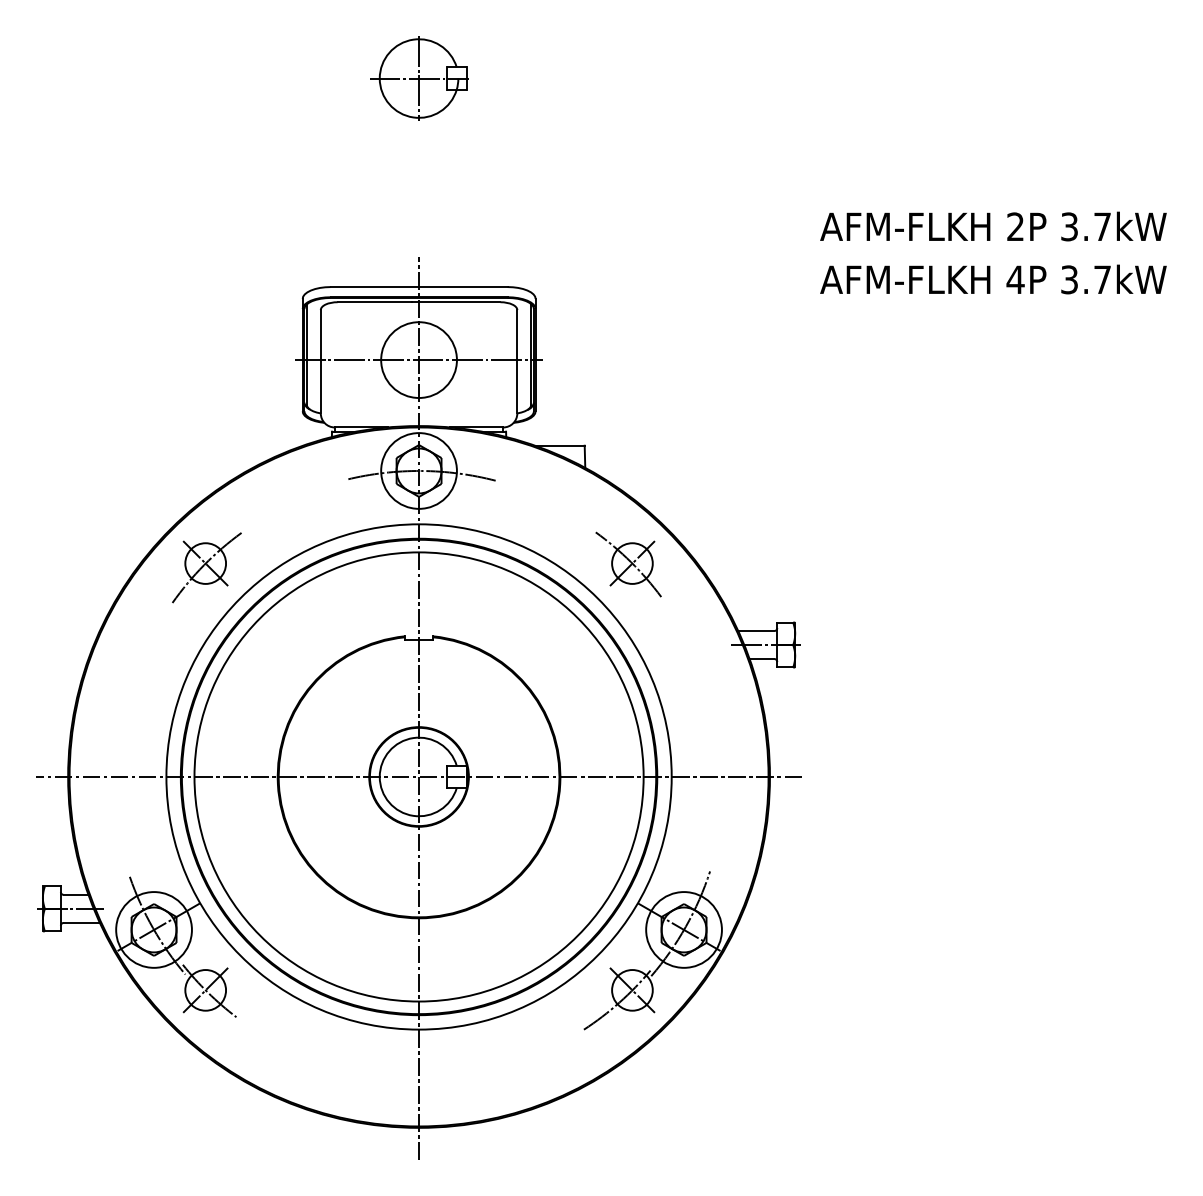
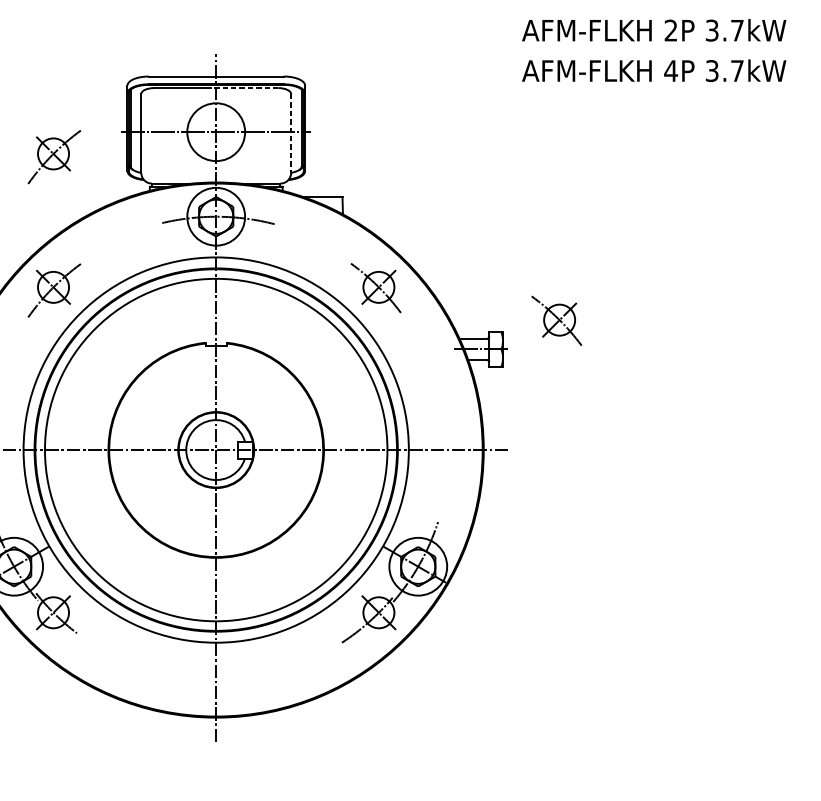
line: (455, 302) -> (244, 88), solid -> dashed
line: (517, 361) -> (291, 133), solid -> dashed
part: (206, 392) -> (54, 156), added
part: (865, 607) -> (556, 320), added

